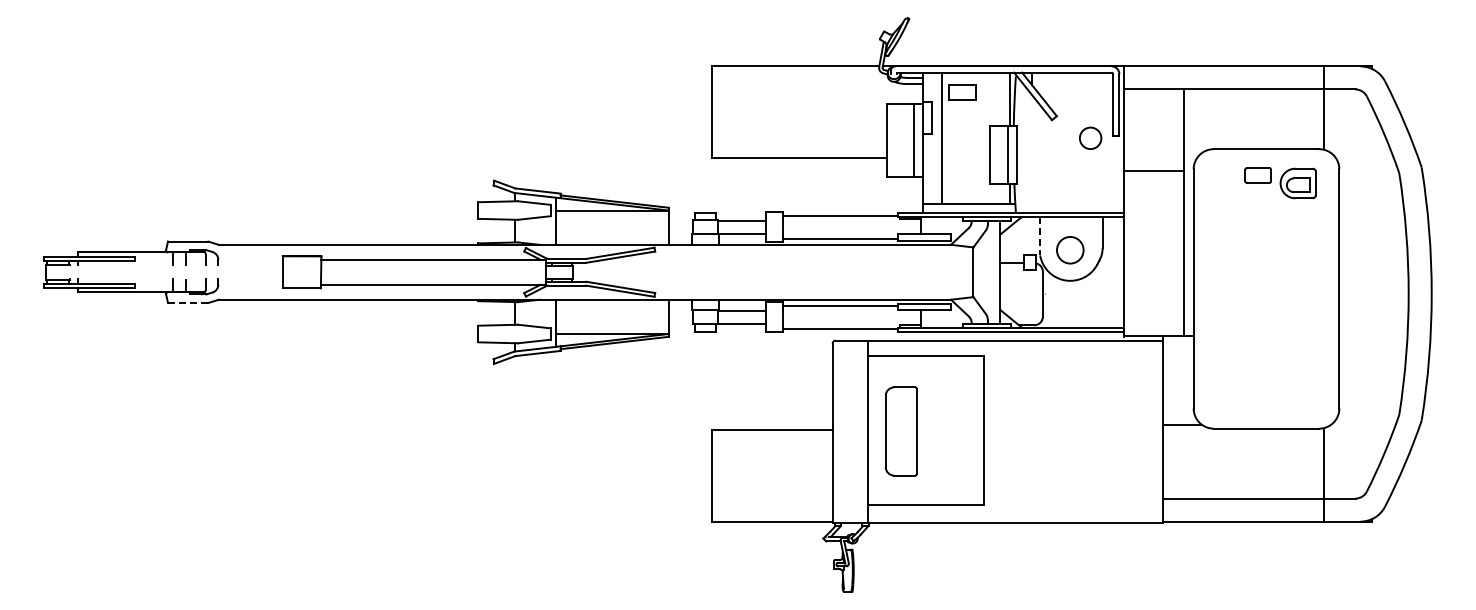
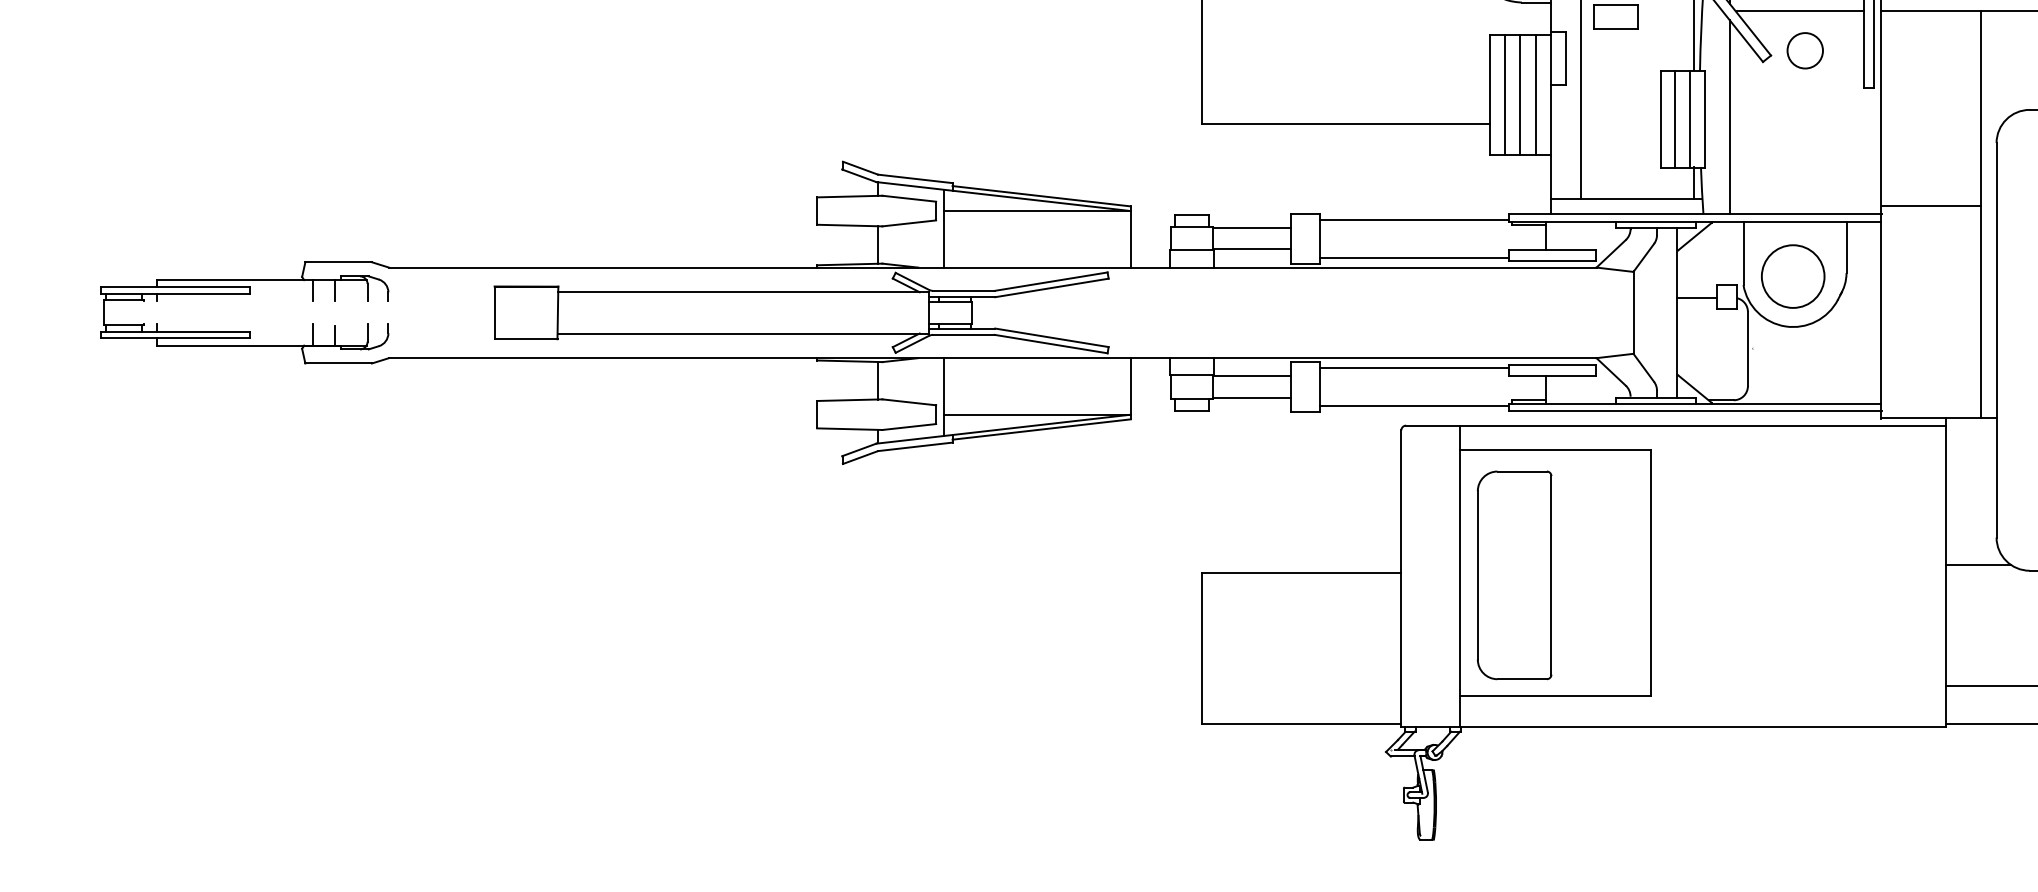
line: (1074, 89) -> (1800, 11), added
circle: (1090, 137) -> (1805, 49), moved
line: (895, 139) -> (1504, 93), added
line: (904, 139) -> (1519, 93), added
line: (1031, 153) -> (1729, 117), added
line: (998, 154) -> (1674, 118), added
line: (1154, 170) -> (1932, 206), moved
line: (1040, 236) -> (1744, 253), dashed -> solid
circle: (1070, 250) -> (1793, 276), size x1.43
line: (188, 302) -> (339, 362), dashed -> solid
part: (901, 431) -> (1514, 575), size x1.43

